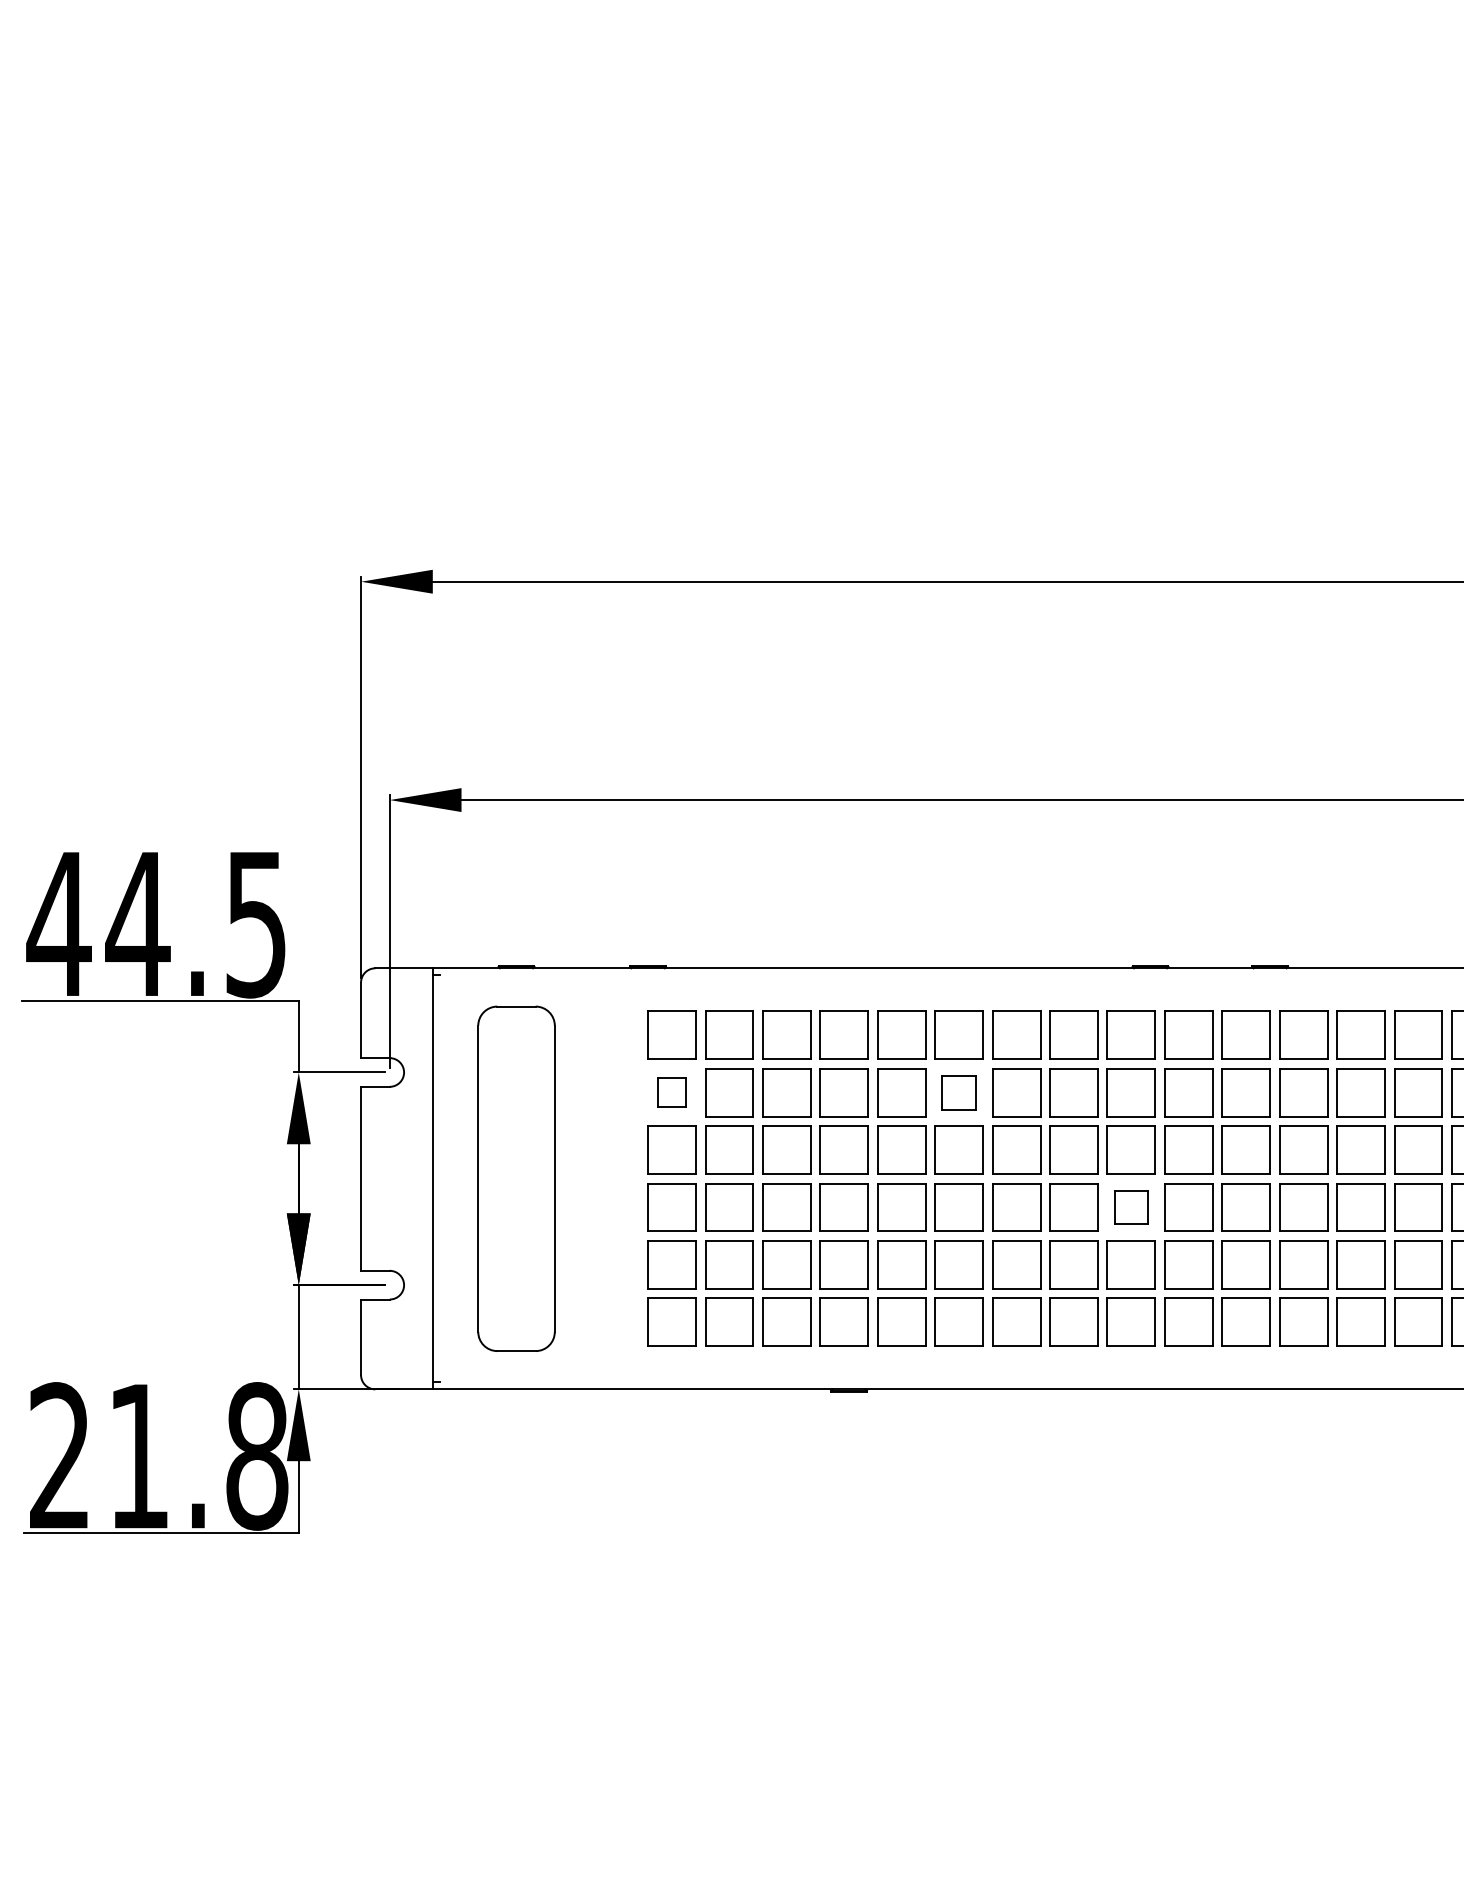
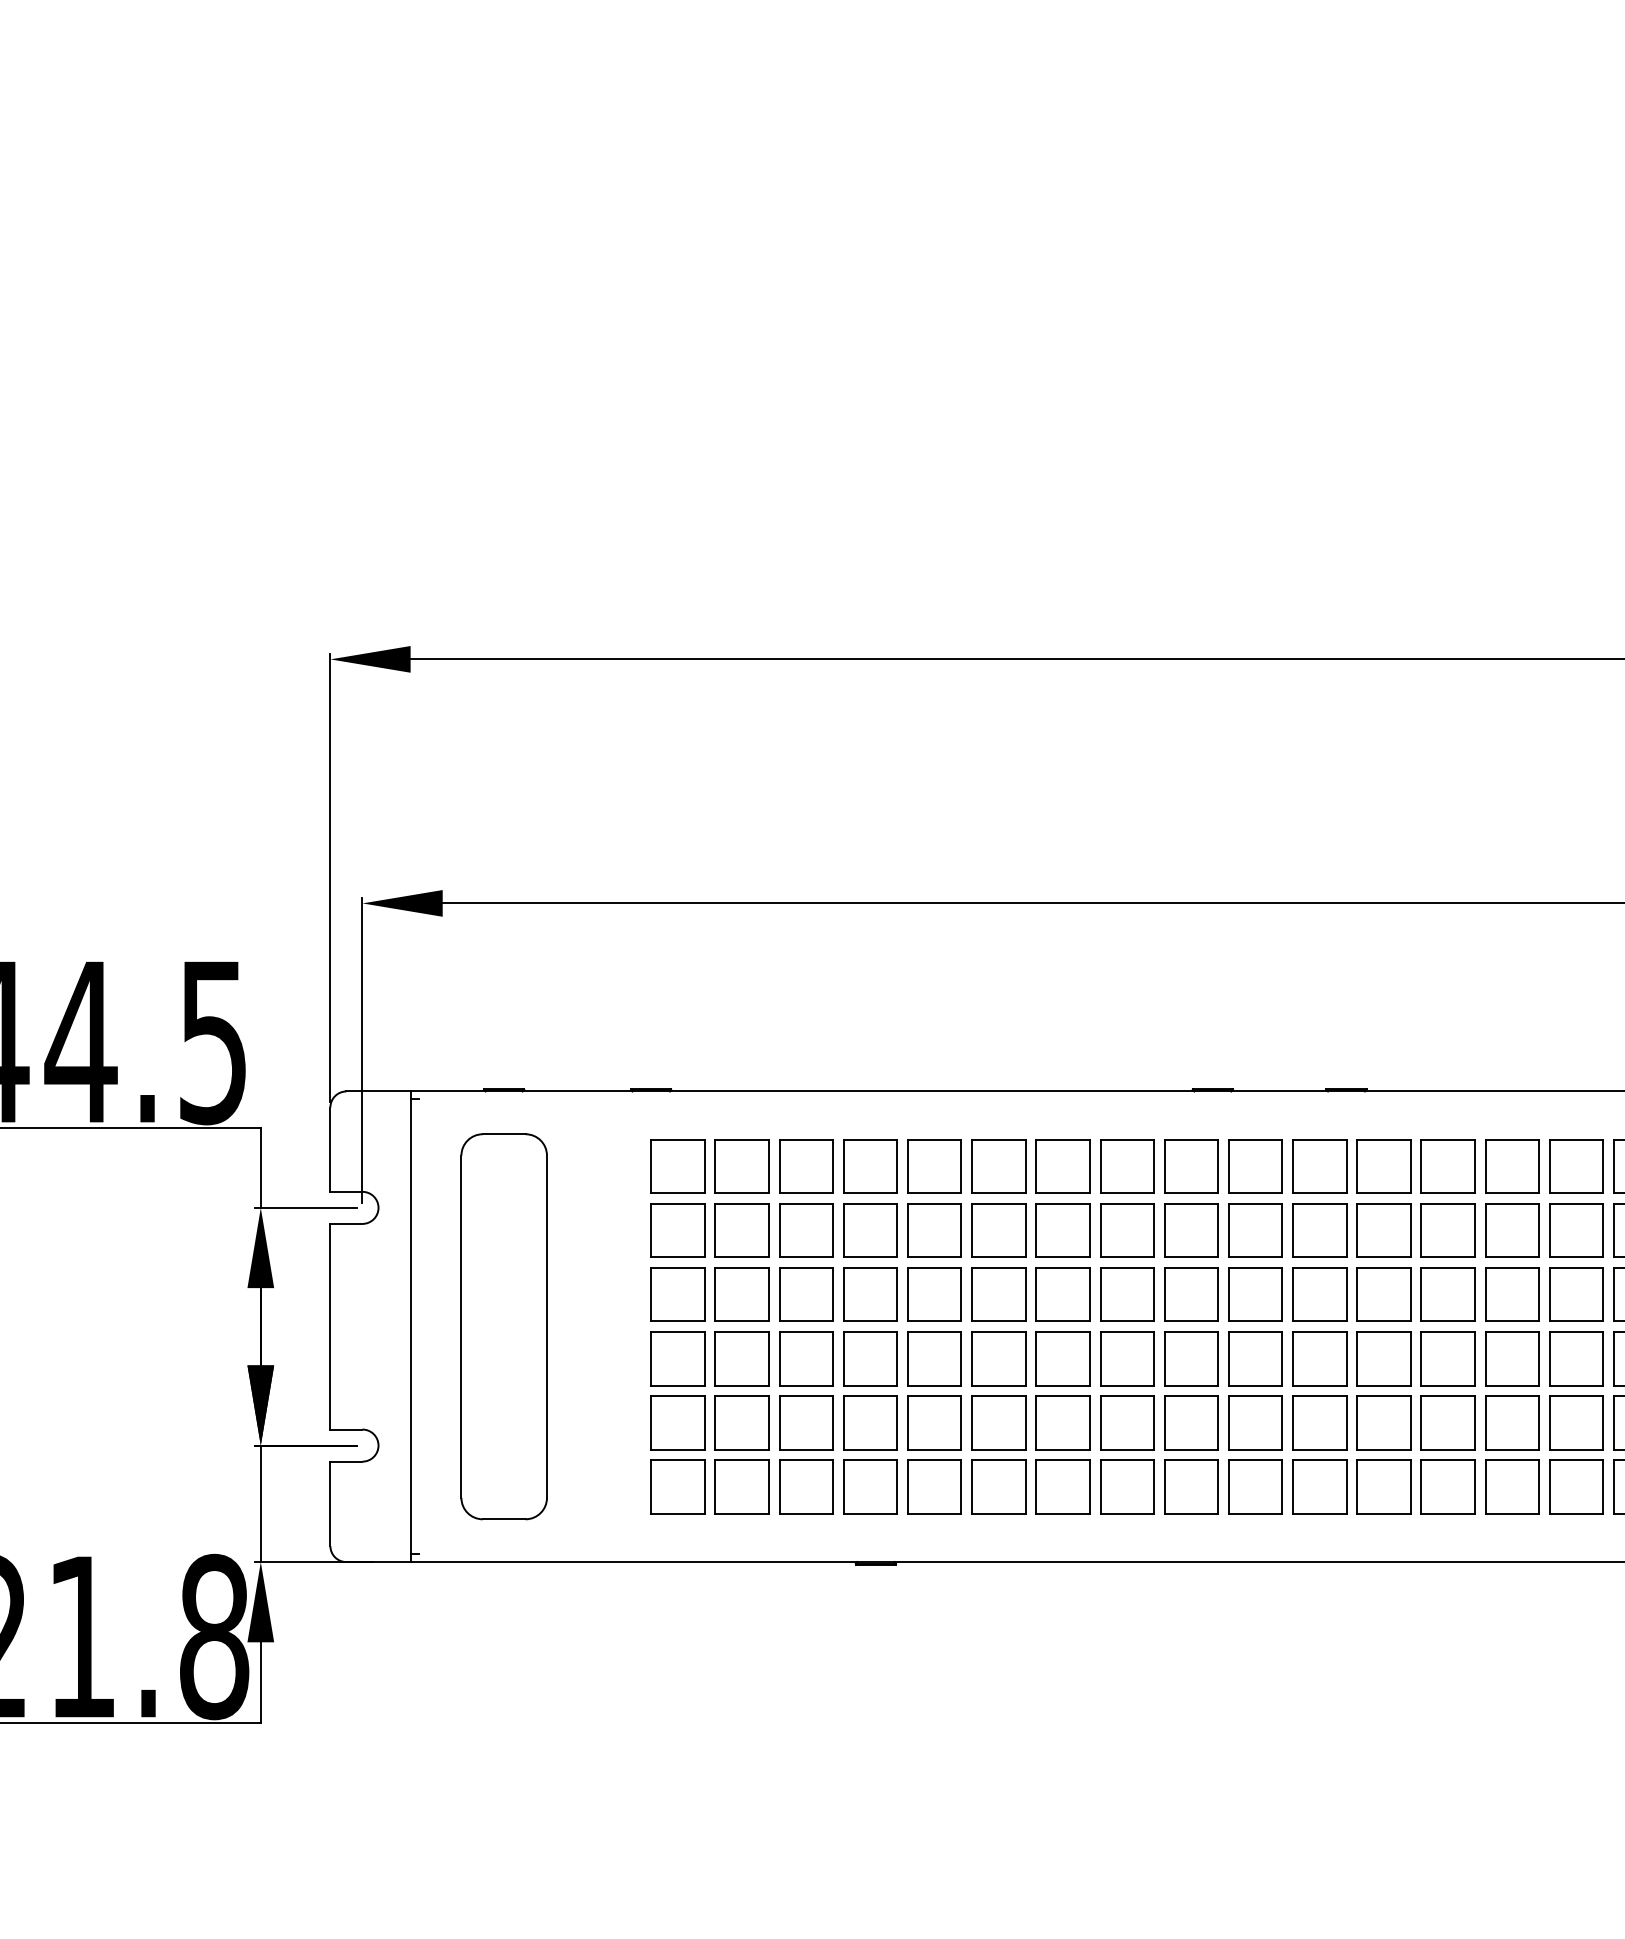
part: (671, 1092) -> (677, 1230), size x1.67
part: (958, 1092) -> (998, 1230), size x1.43
part: (1130, 1207) -> (1190, 1358), size x1.43

